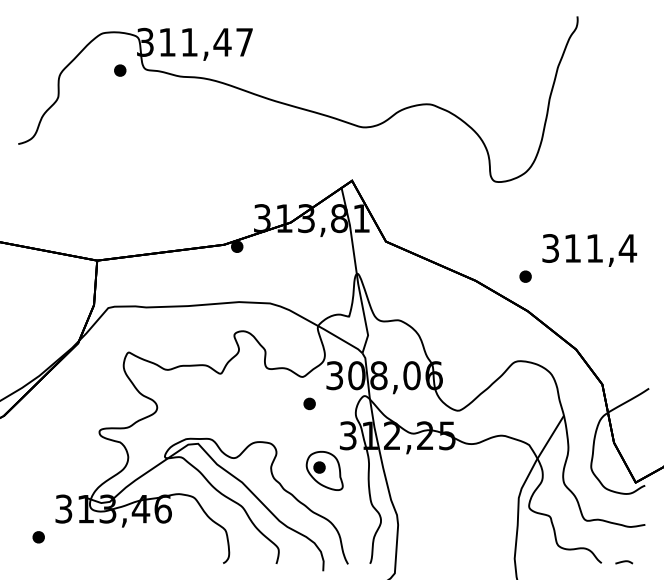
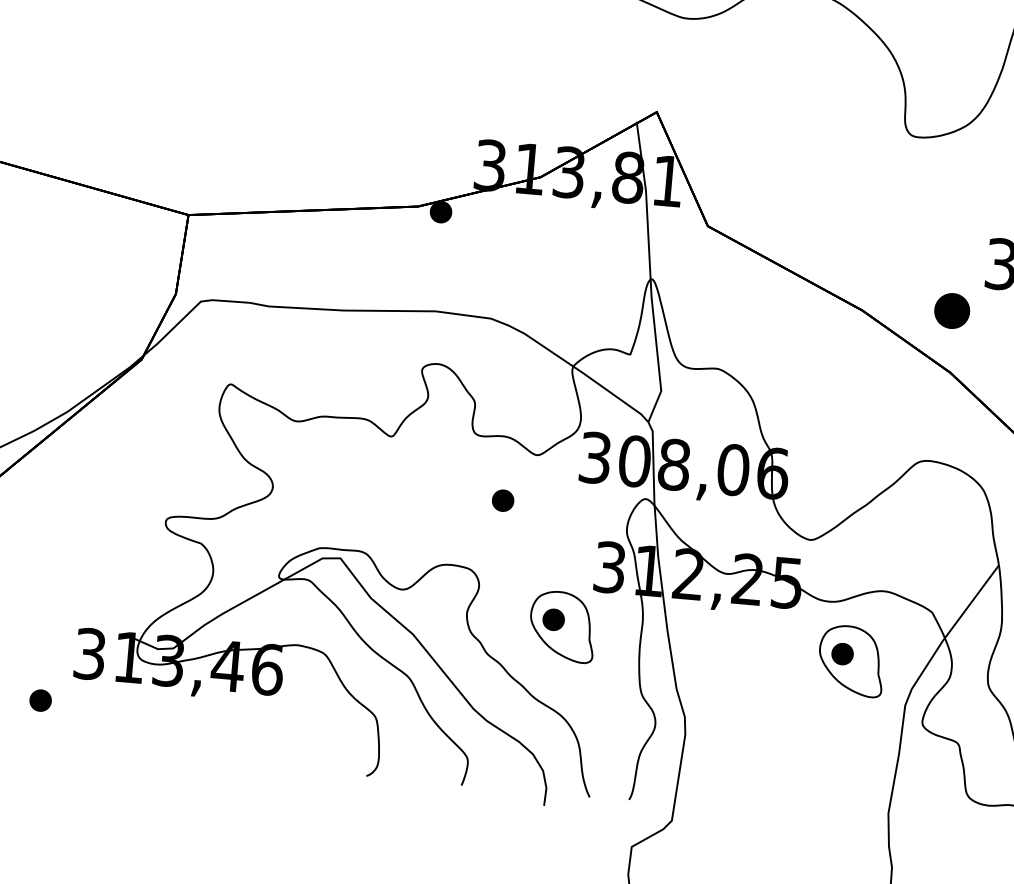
part: (525, 276) -> (951, 310), size x1.6
part: (309, 403) -> (502, 499), moved
part: (486, 475) -> (851, 660), added

